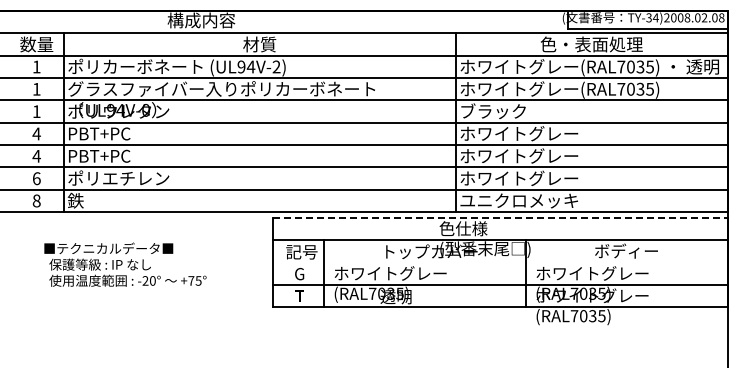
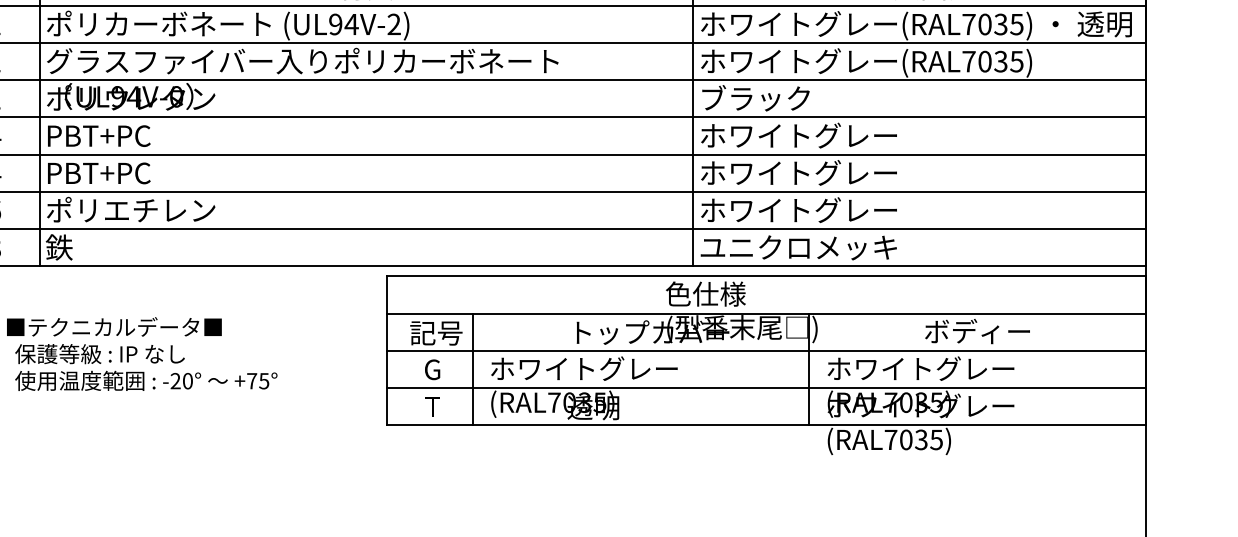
line: (500, 218) -> (767, 277), dashed -> solid
line: (499, 262) -> (765, 350), added

